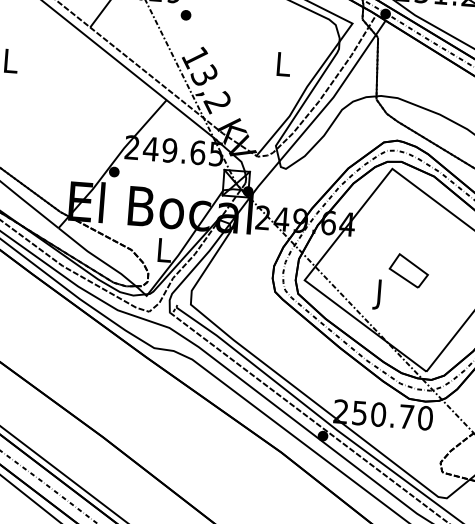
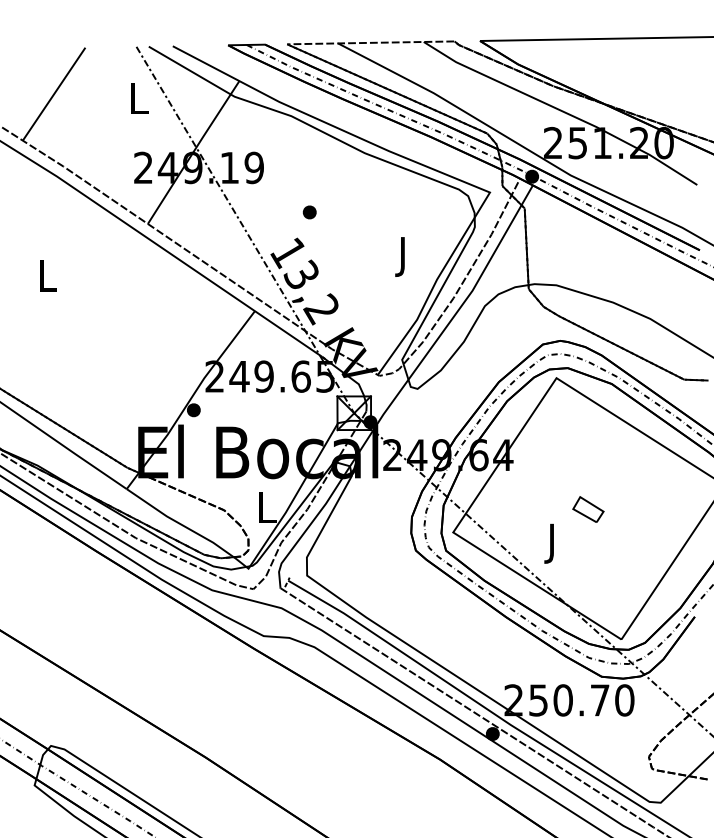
part: (185, 15) -> (309, 212), moved
text: (282, 67) -> (403, 256), L -> J
part: (409, 270) -> (588, 509), size x0.6

